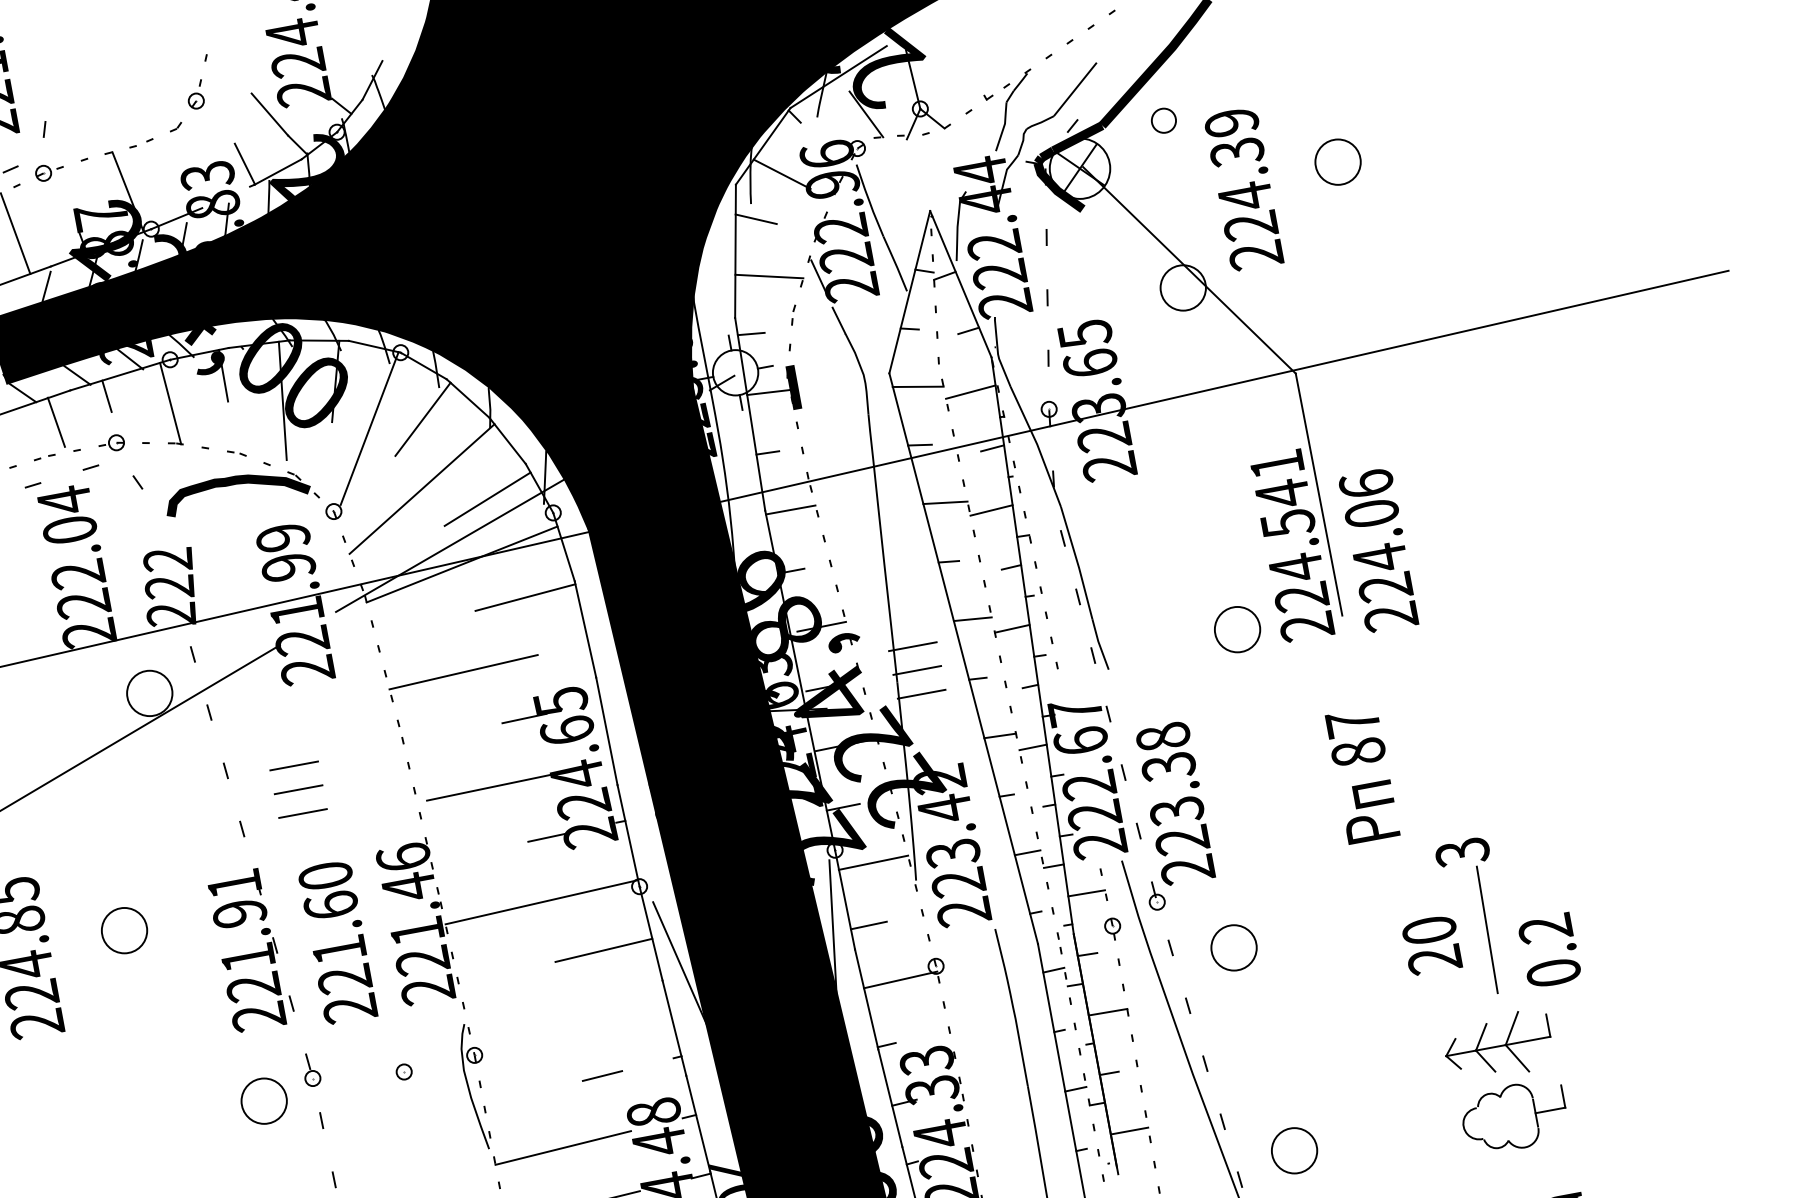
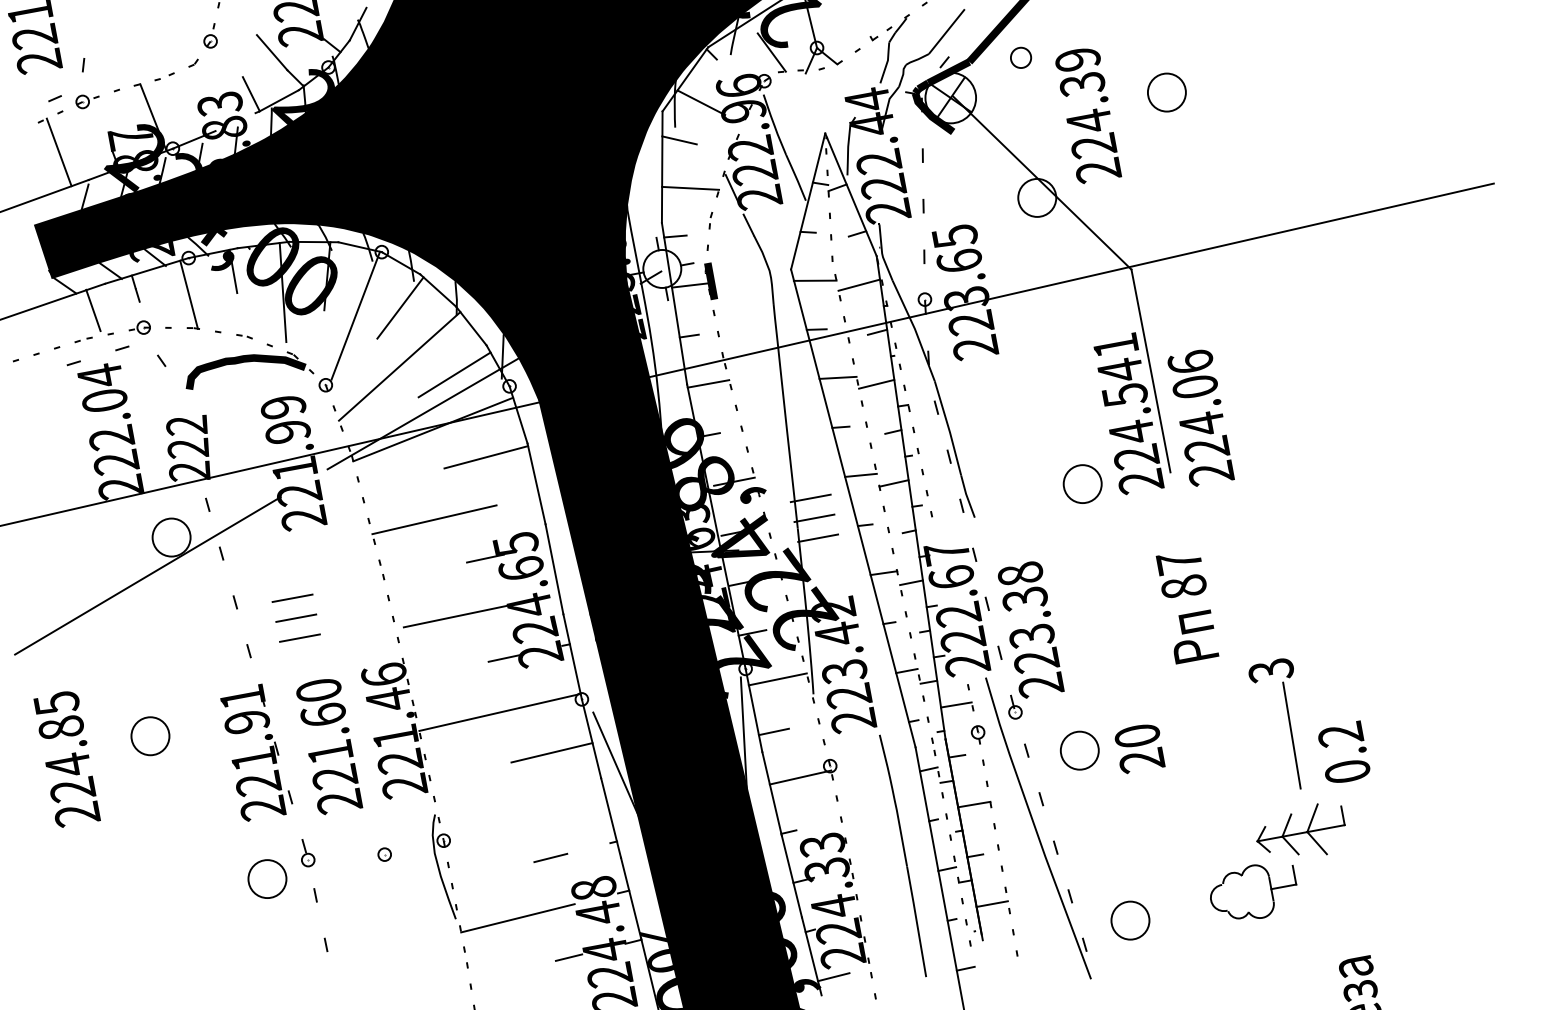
text: (1431, 946) -> (1139, 749), moved
part: (1514, 1116) -> (1253, 891), moved

